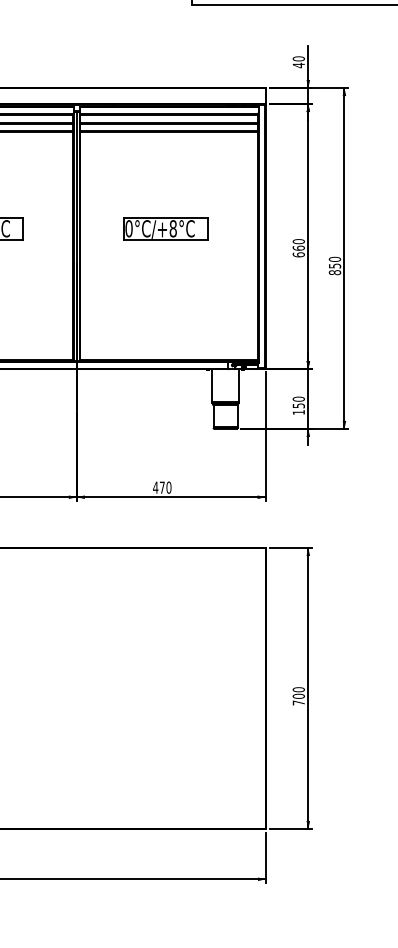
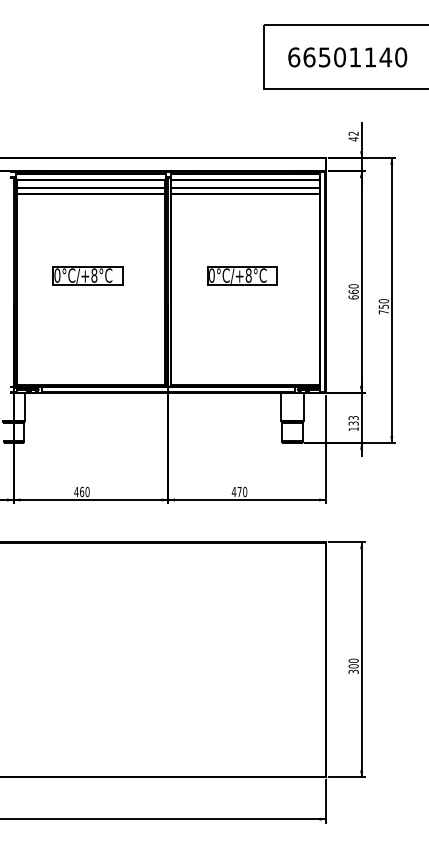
text: (298, 58) -> (353, 133), 40 -> 42
text: (334, 272) -> (383, 312), 850 -> 750
text: (298, 402) -> (353, 420), 150 -> 133
text: (298, 702) -> (353, 671), 700 -> 300

